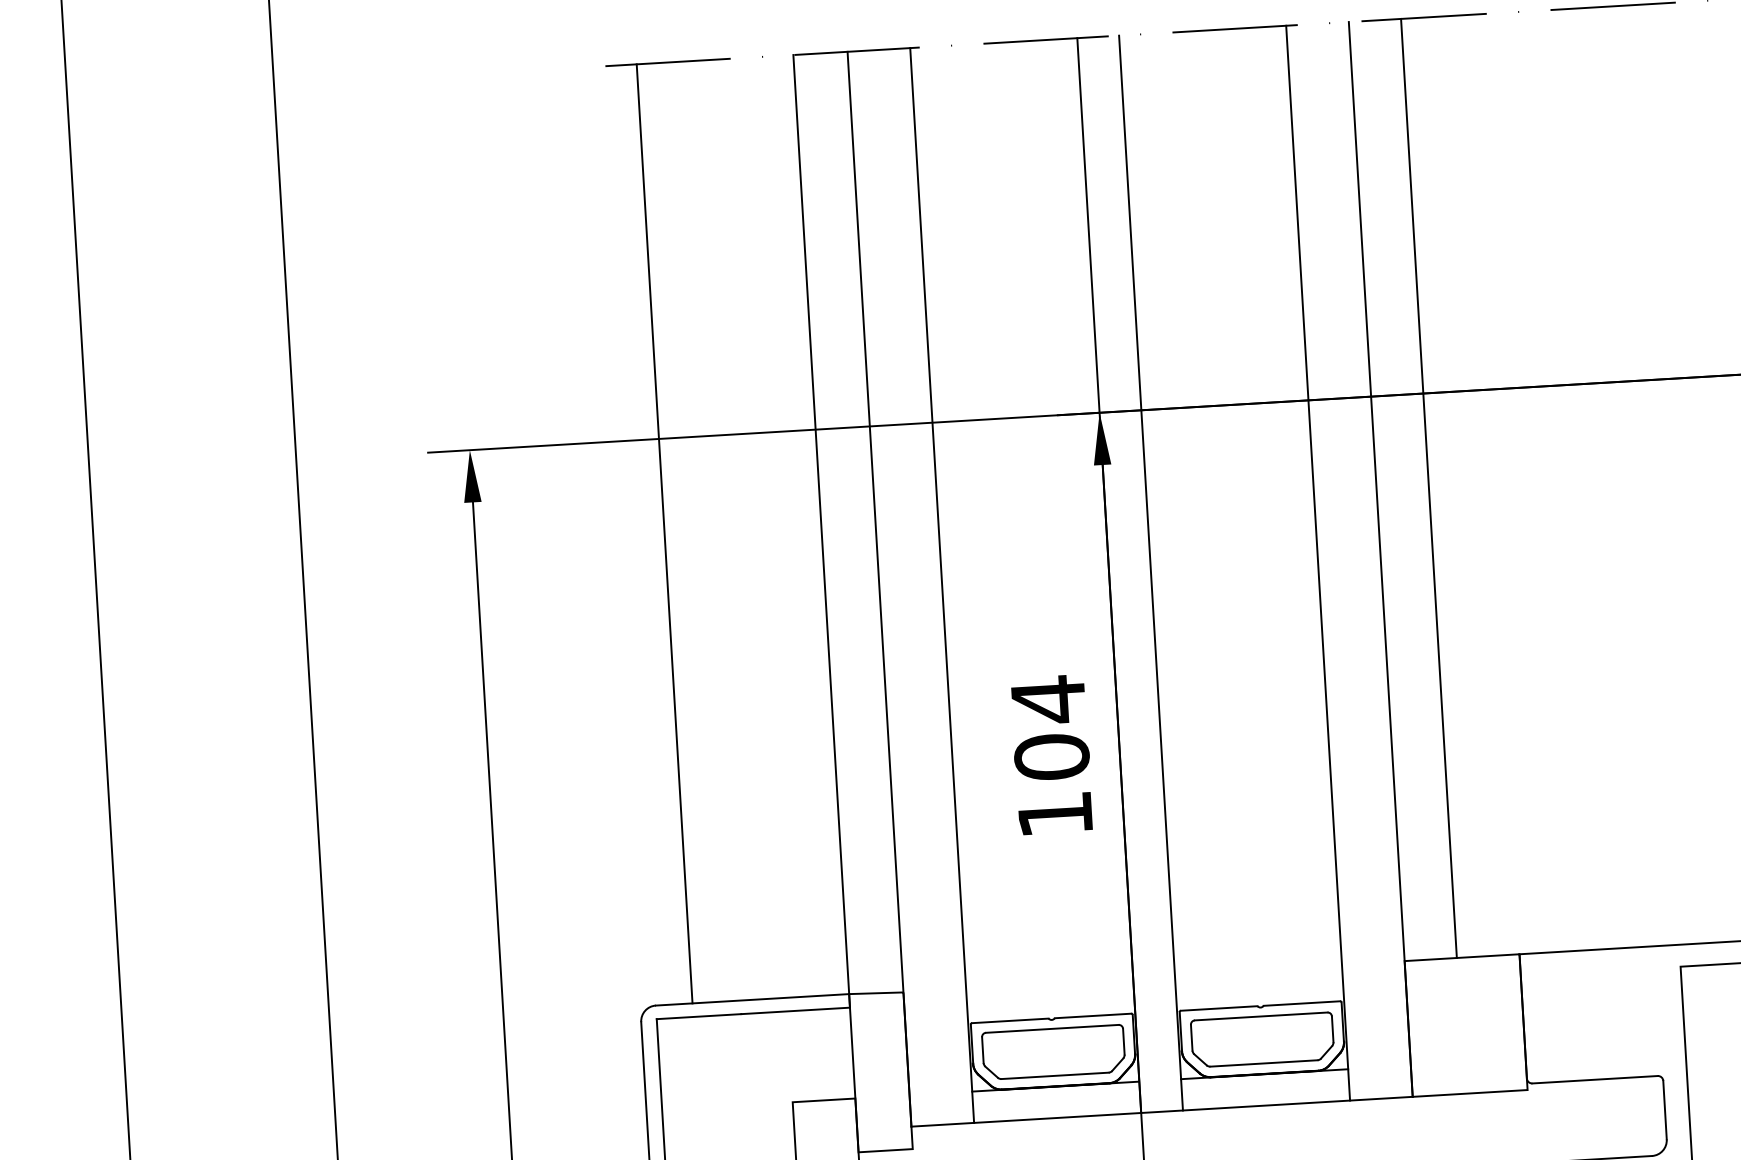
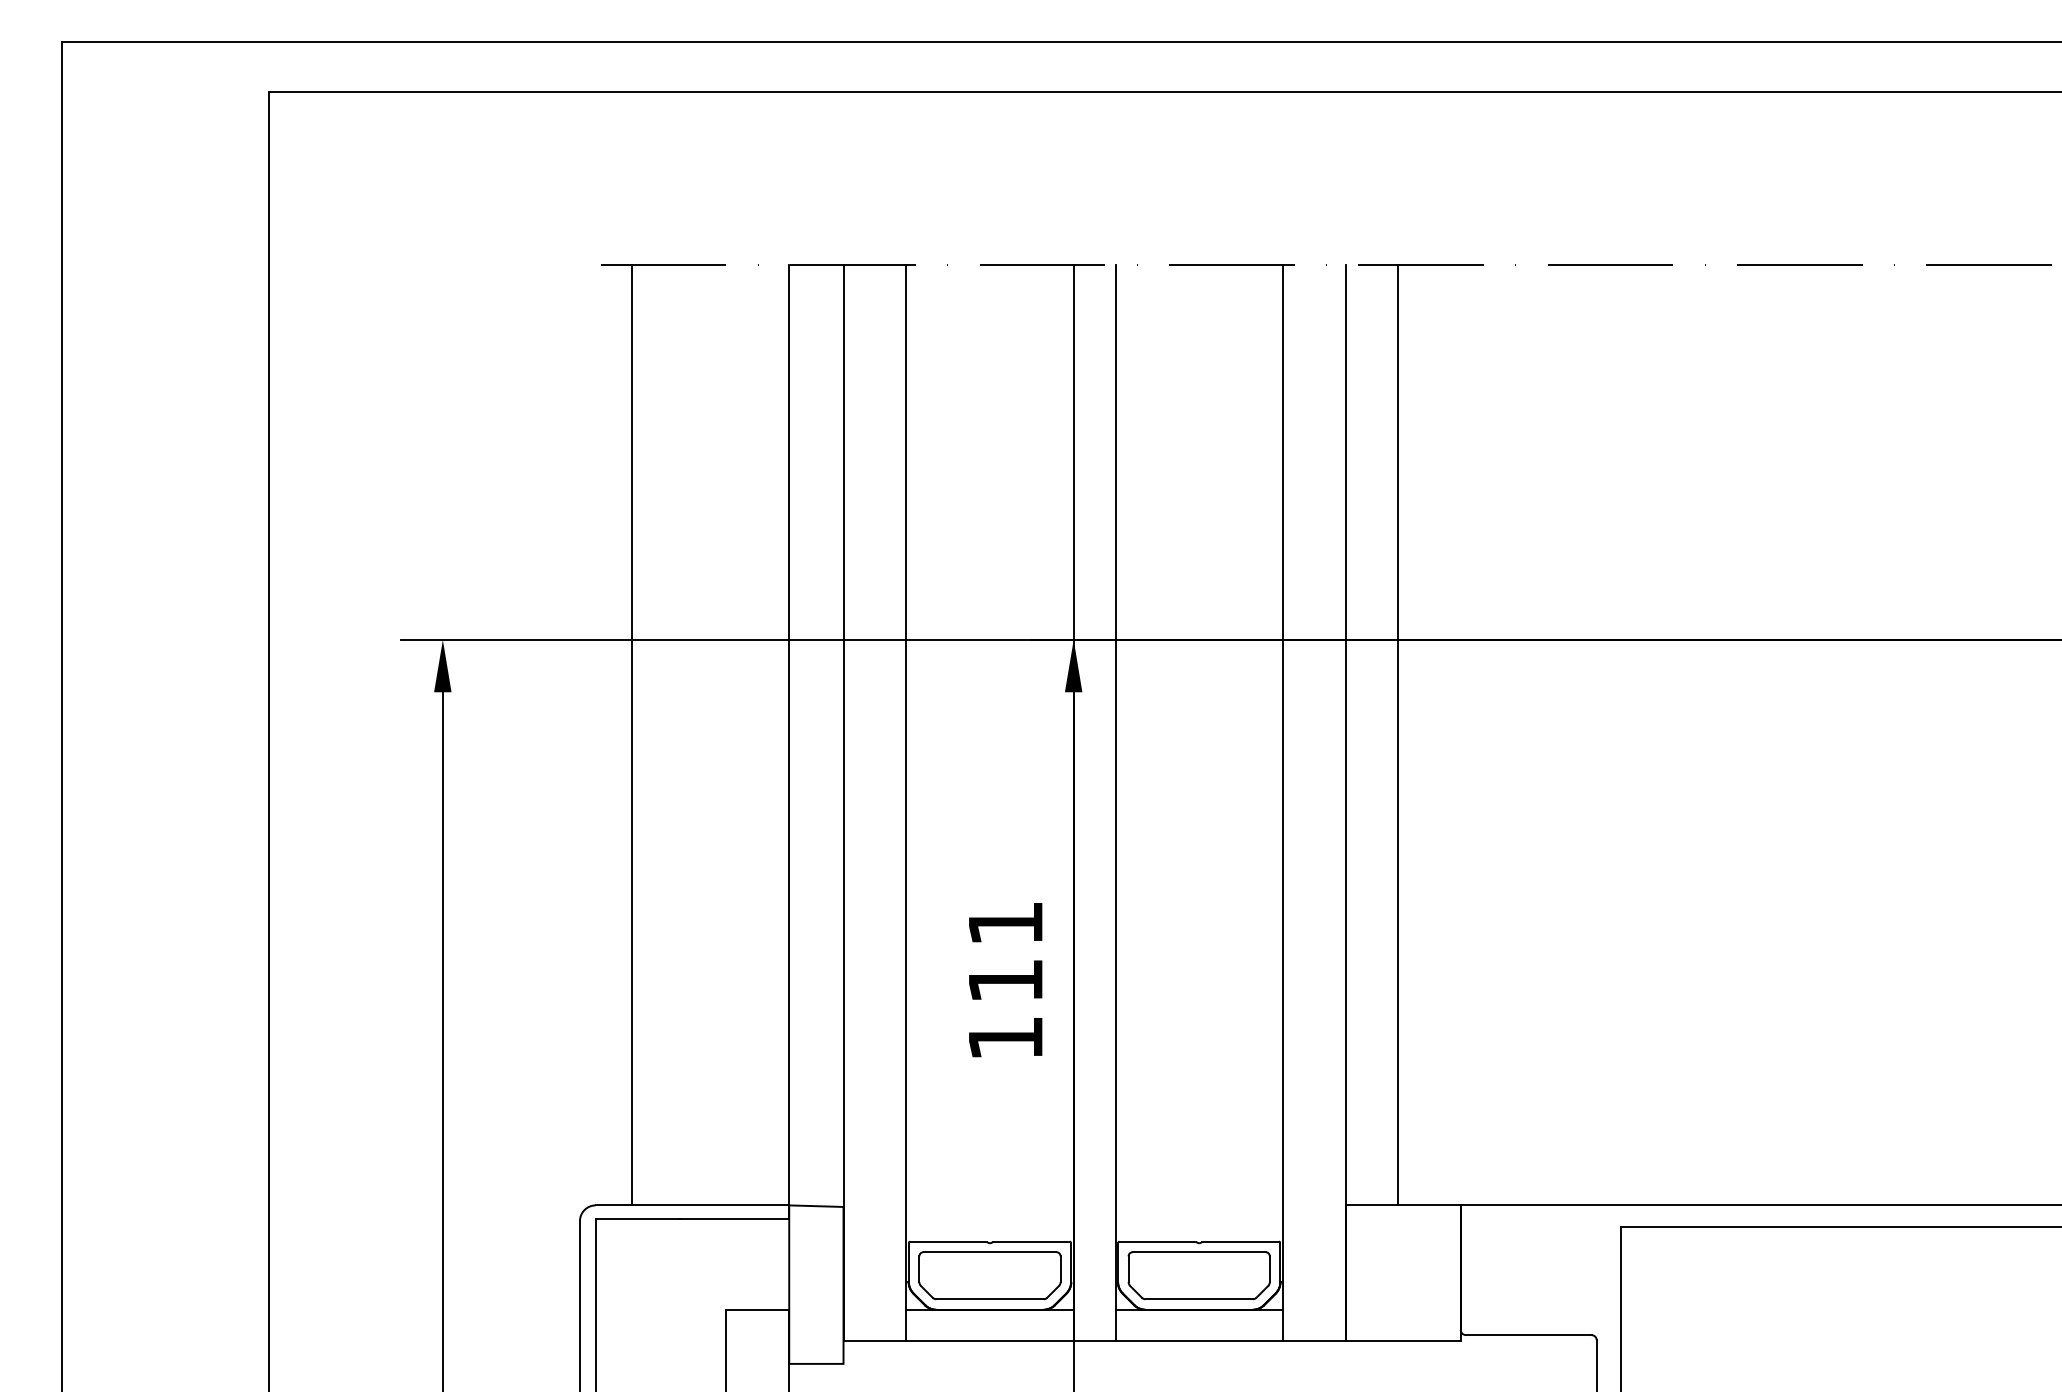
text: (1050, 727) -> (1005, 951), 104 -> 111

